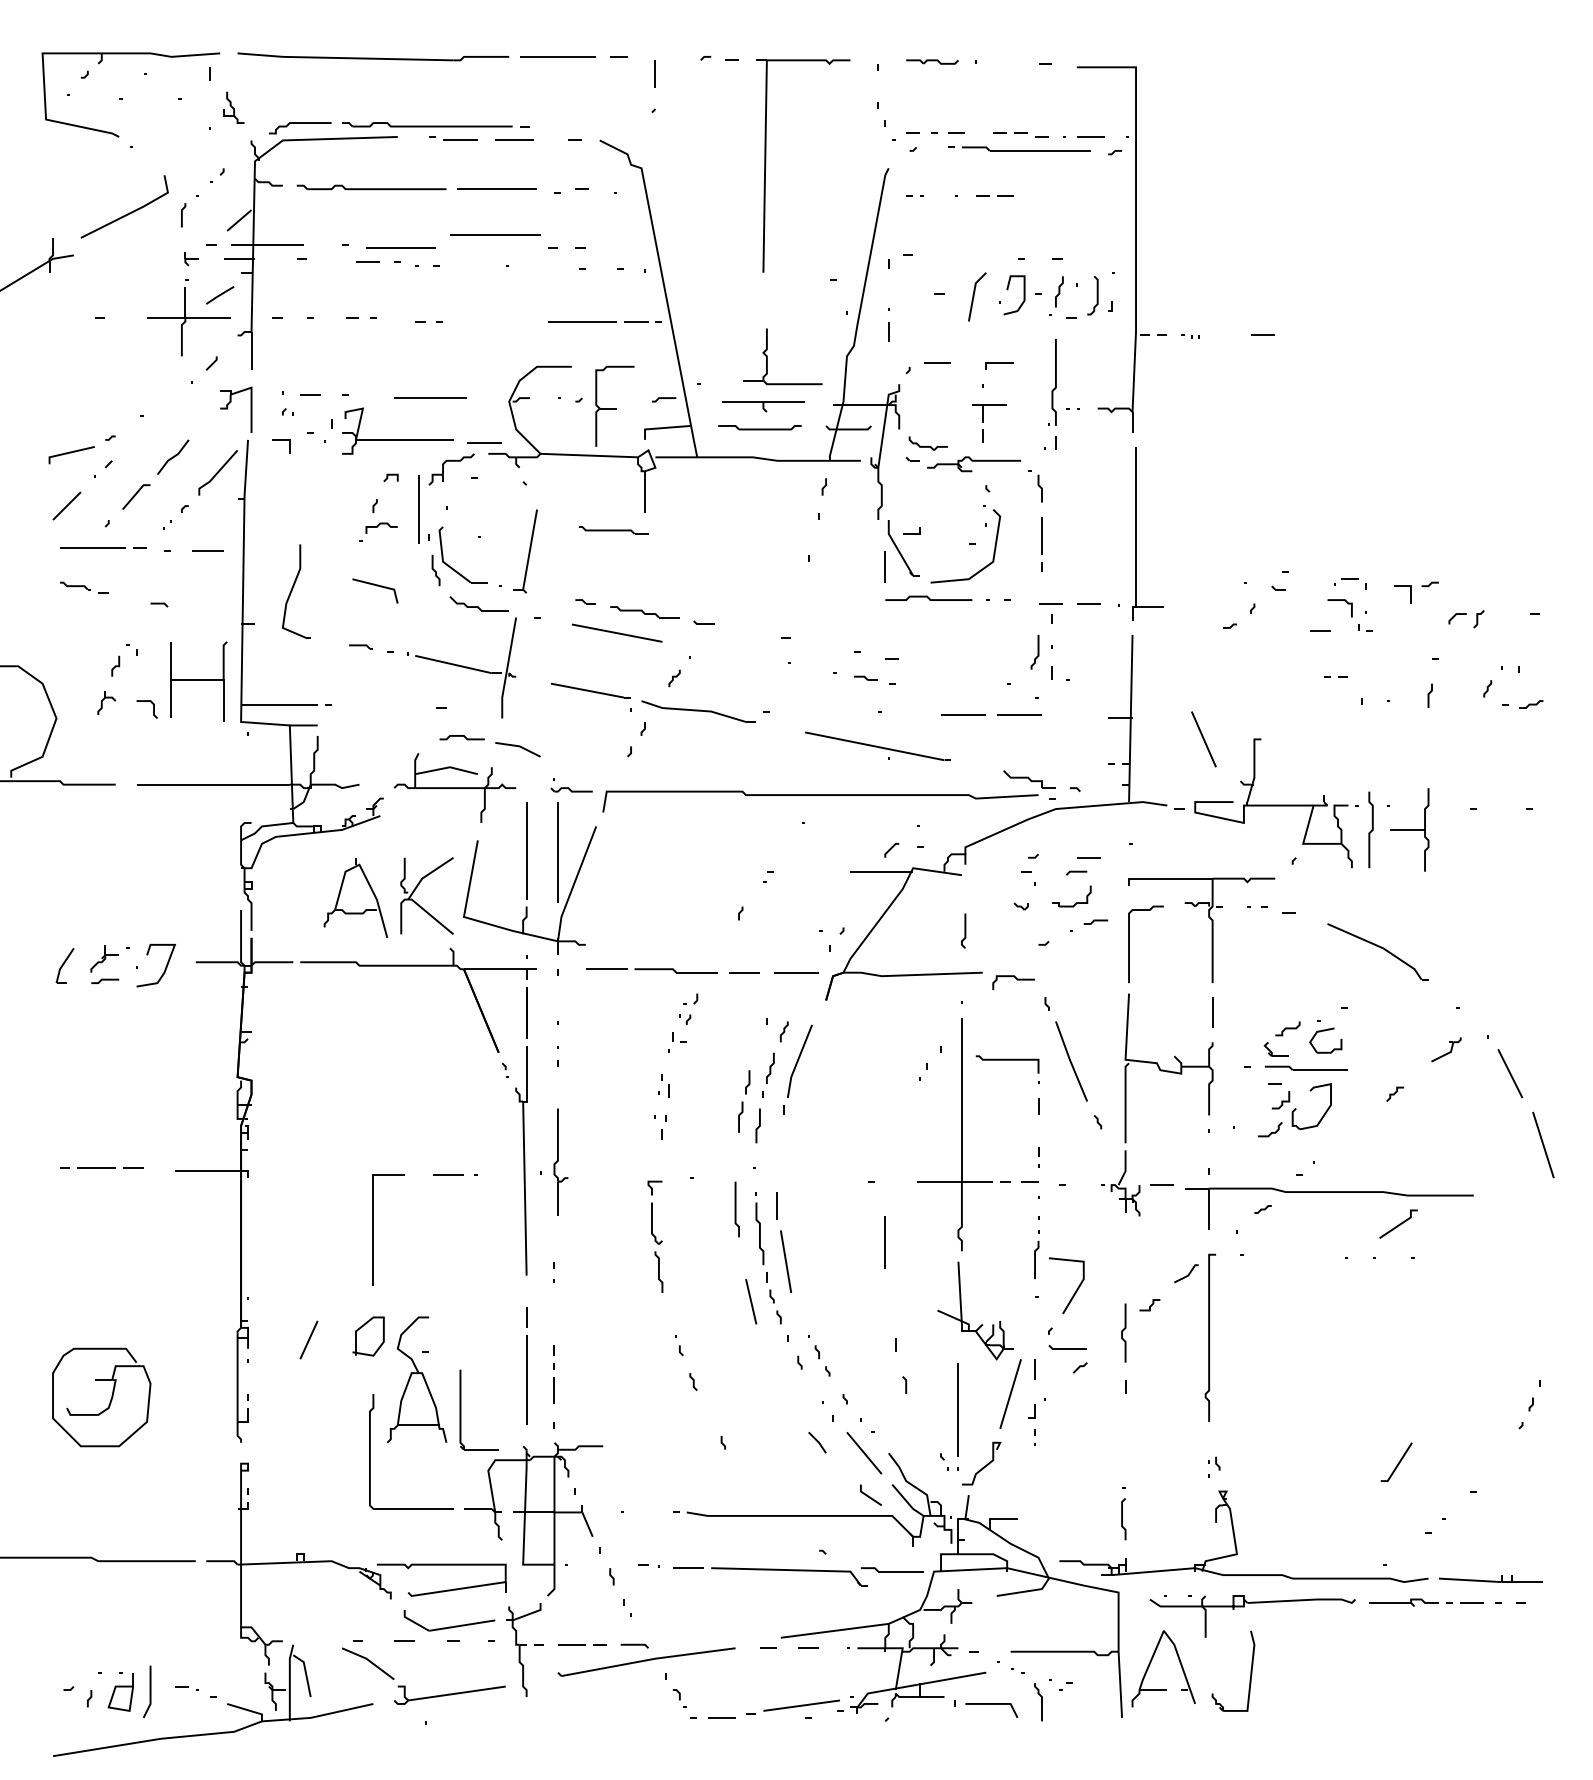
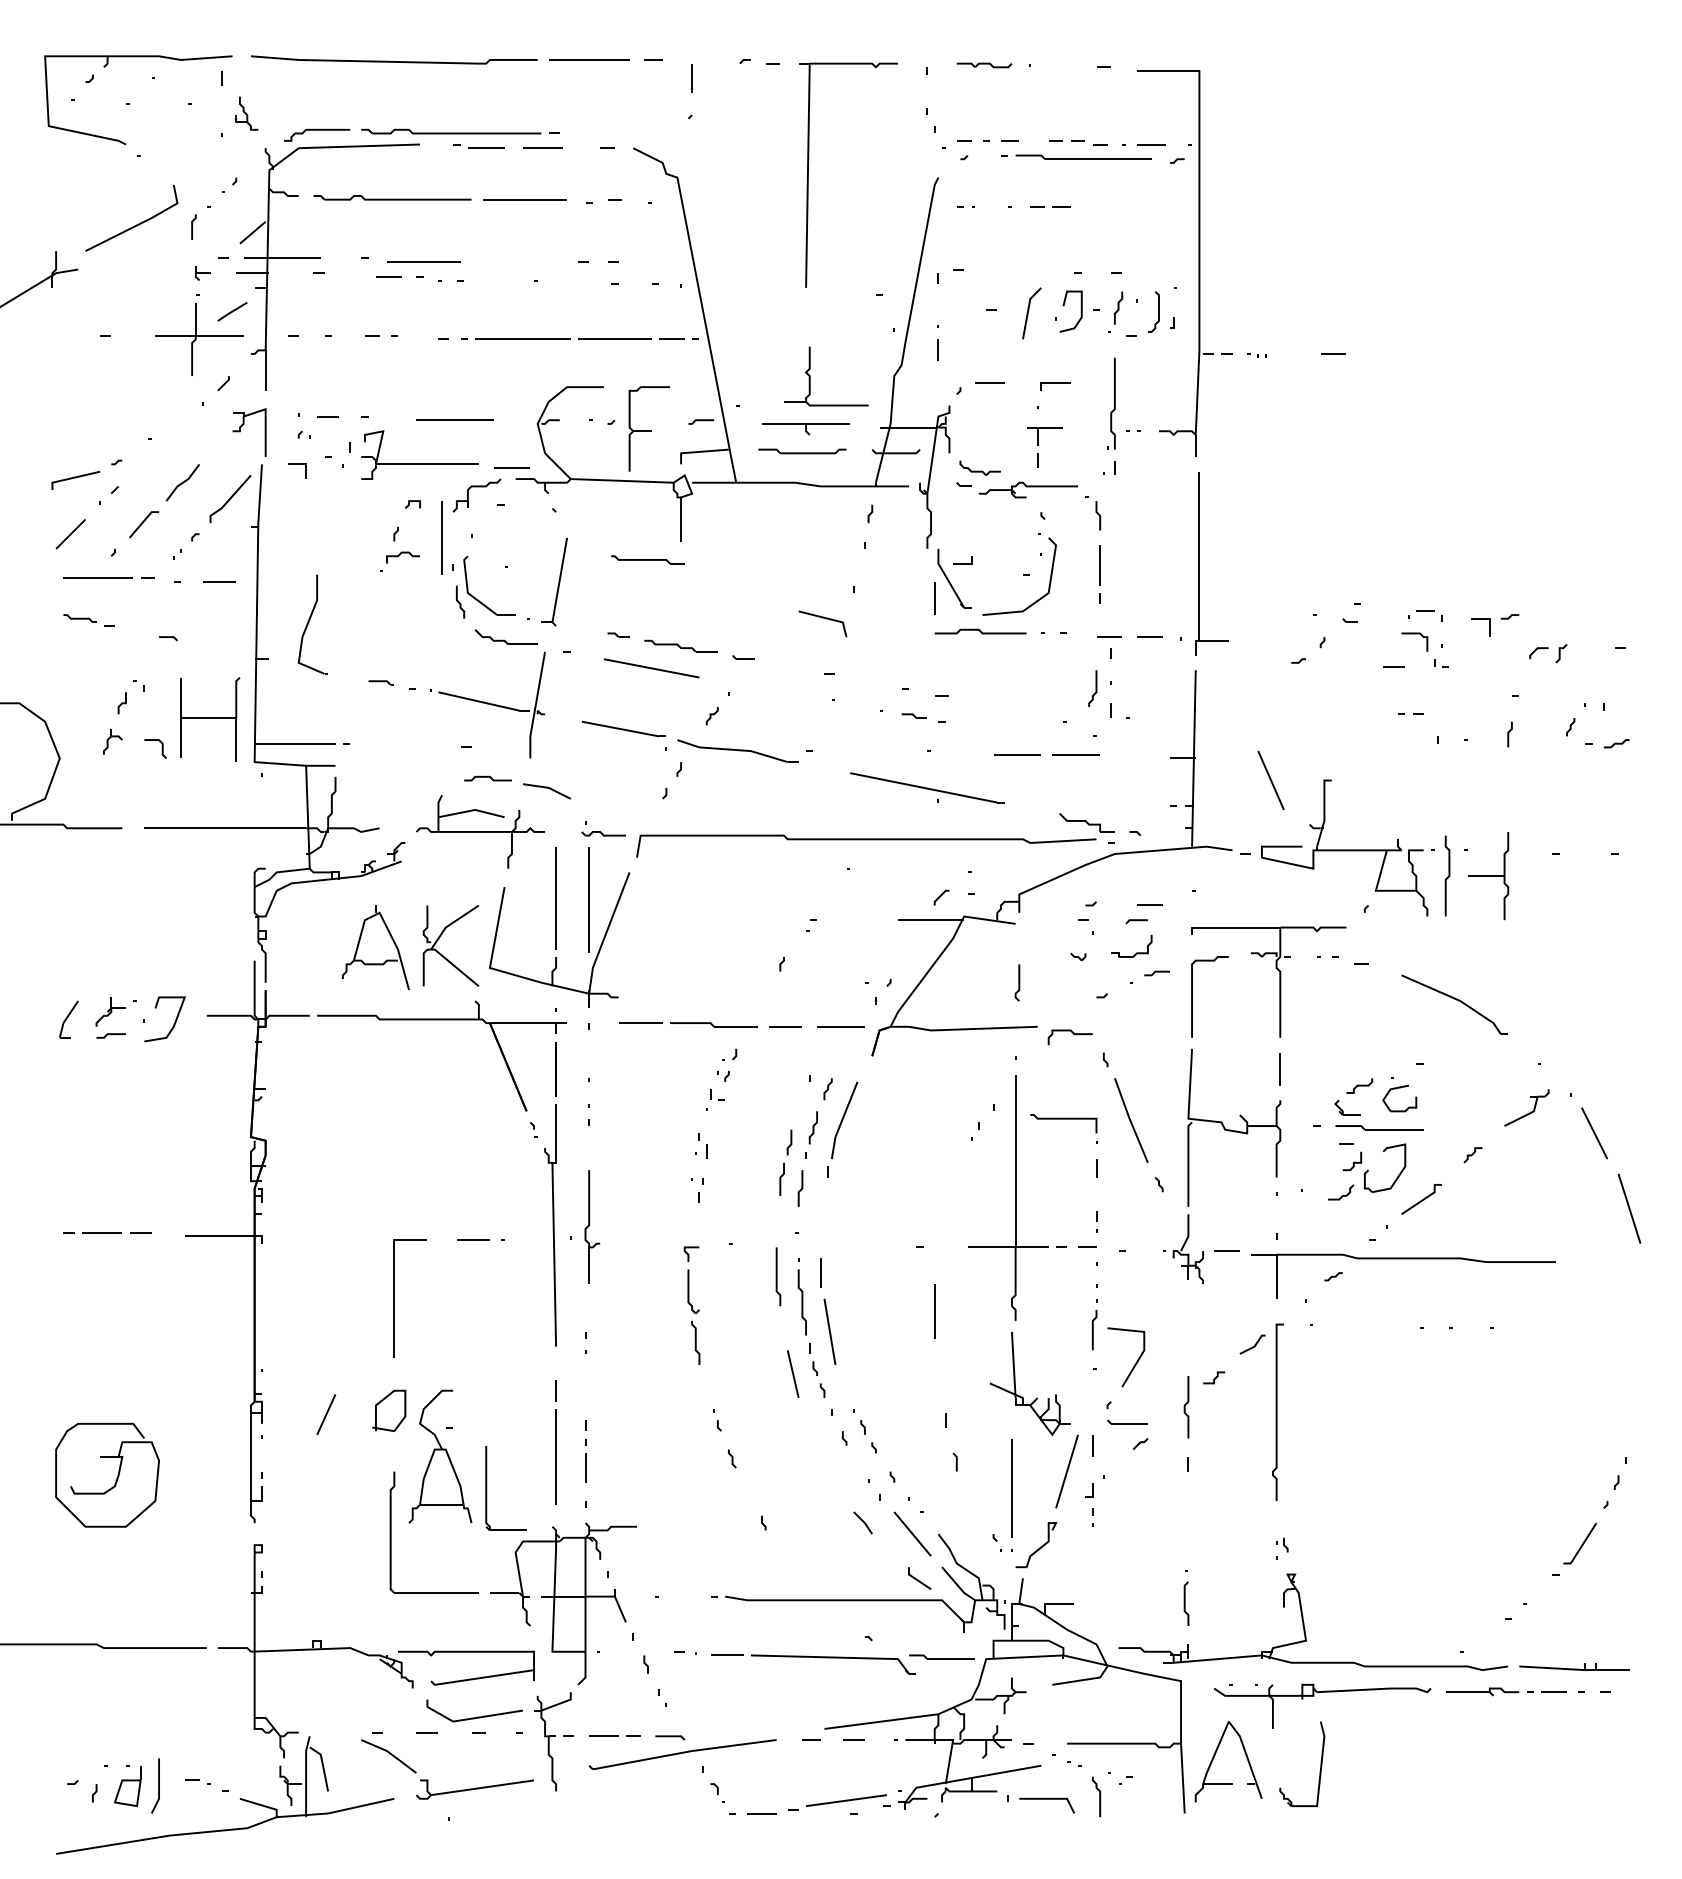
line: (495, 234) -> (523, 339), moved
line: (376, 586) -> (824, 619), moved
part: (1446, 1049) -> (1527, 1107), size x1.43
line: (1399, 1223) -> (1422, 1198), moved
line: (1398, 1462) -> (1582, 1543), moved

